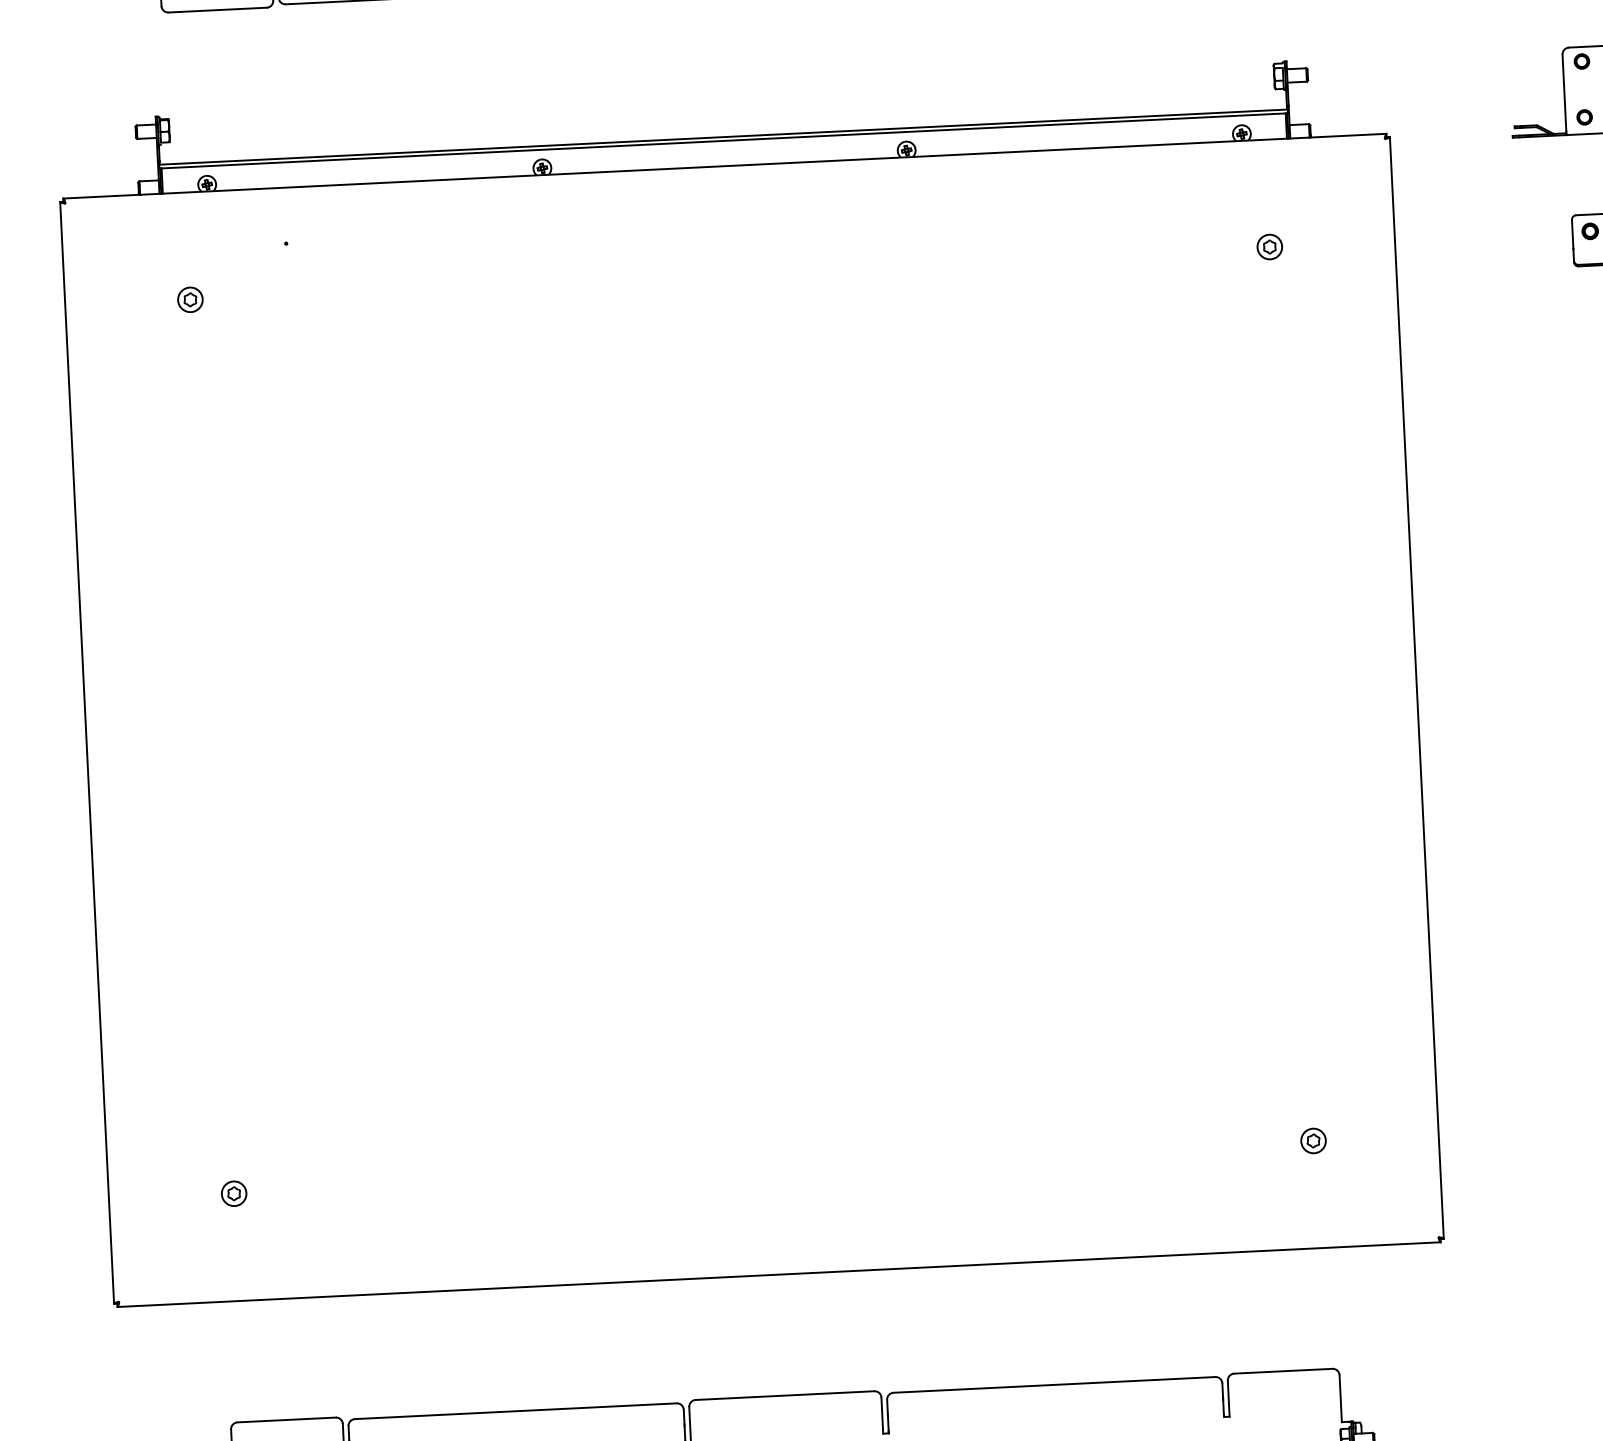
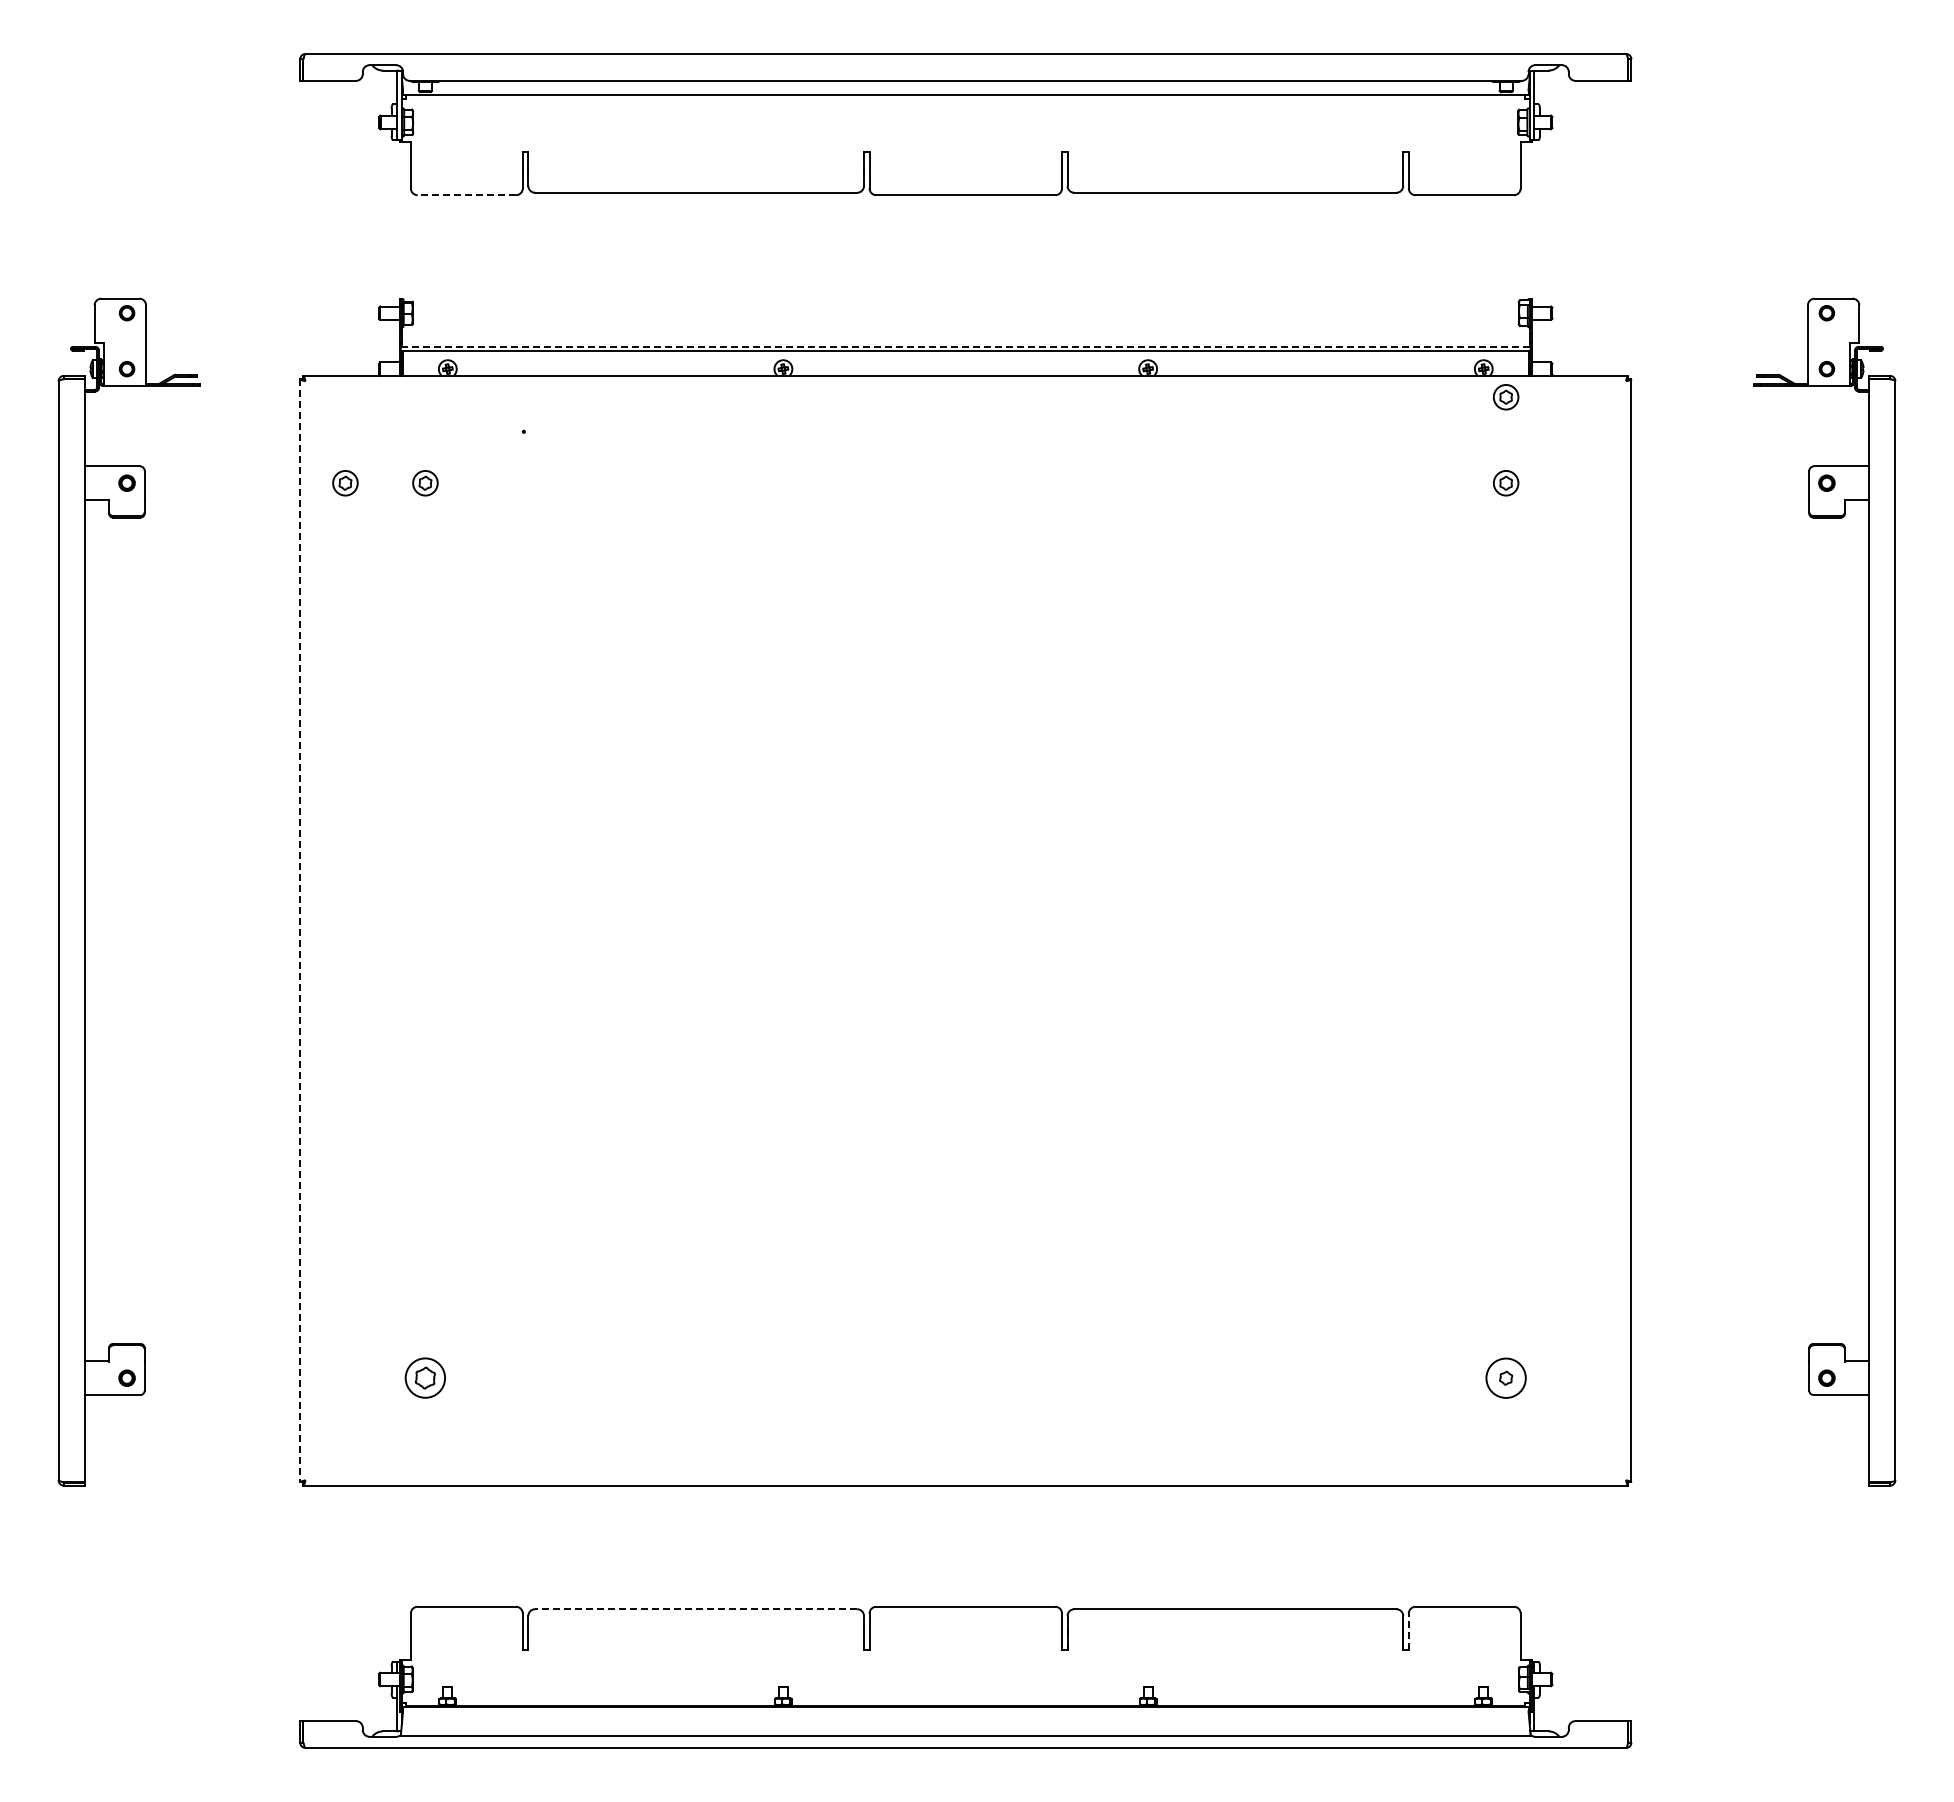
line: (217, 10) -> (466, 195), solid -> dashed
line: (723, 136) -> (965, 346), solid -> dashed
part: (1266, 161) -> (1506, 397), added
part: (110, 303) -> (345, 483), added
line: (87, 752) -> (300, 930), solid -> dashed
circle: (1312, 1140) -> (1505, 1377), size x1.6
part: (234, 1194) -> (425, 1378), size x1.6
line: (1228, 1398) -> (1408, 1631), solid -> dashed
line: (515, 1411) -> (695, 1609), solid -> dashed

